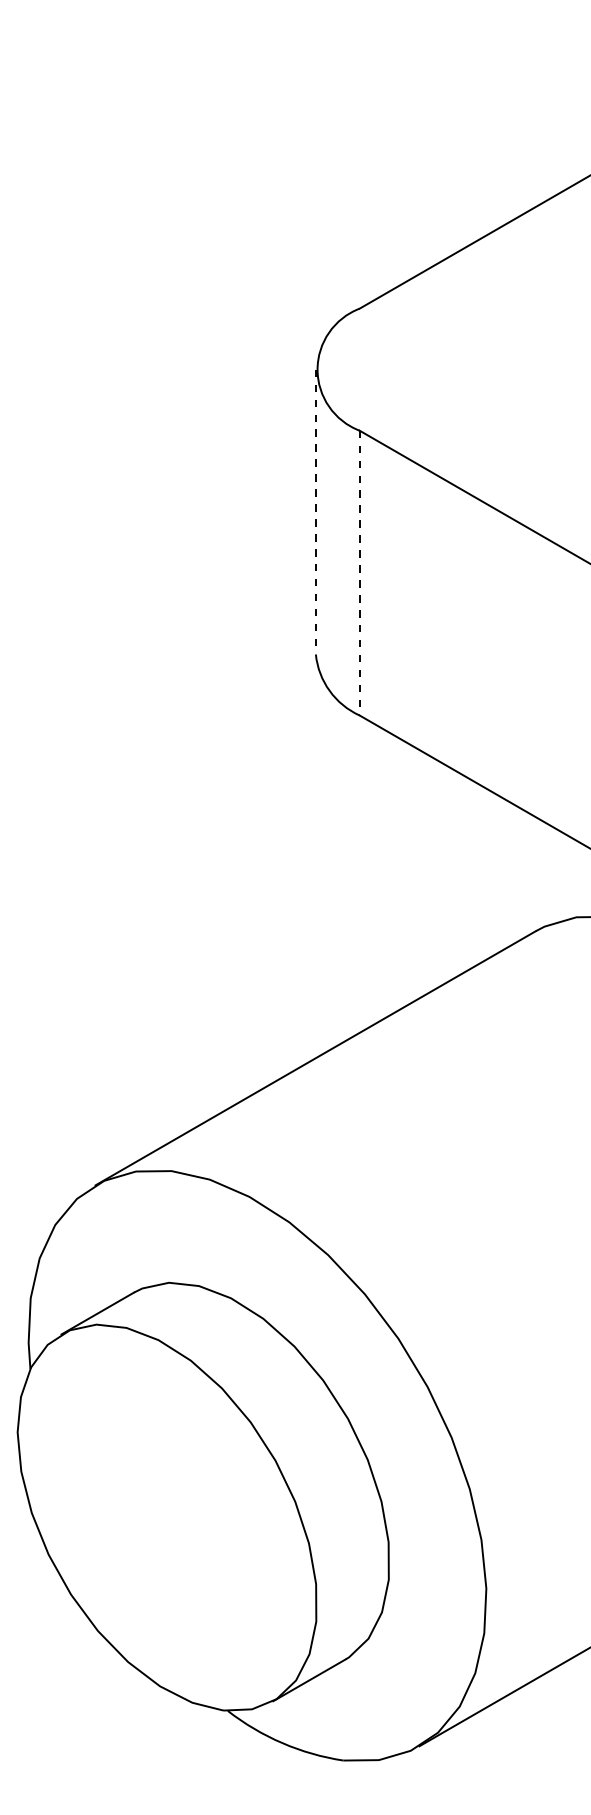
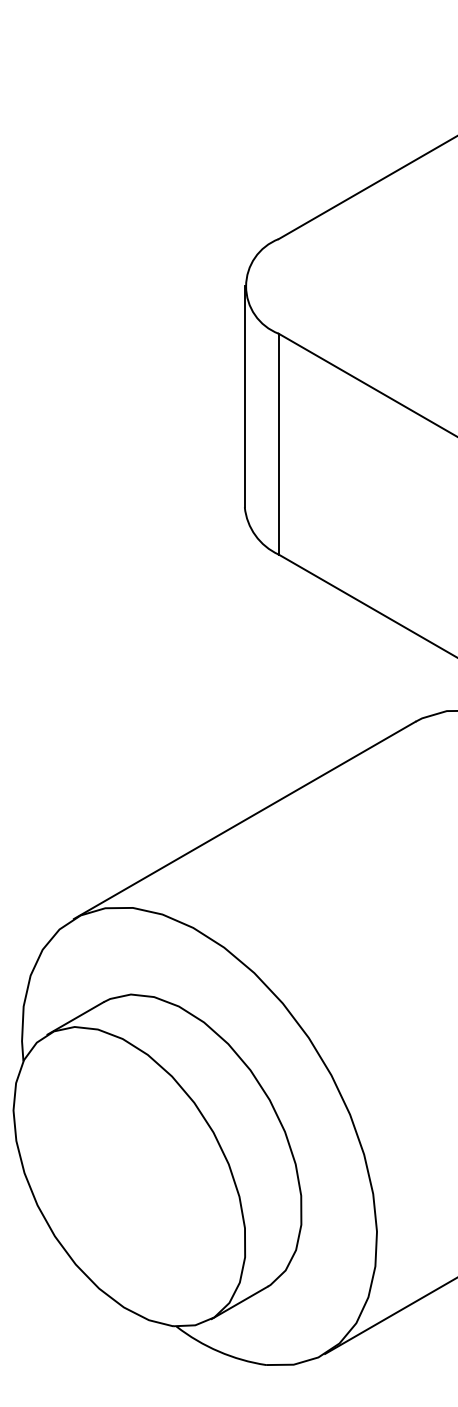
line: (315, 512) -> (244, 397), dashed -> solid
line: (359, 573) -> (278, 444), dashed -> solid

